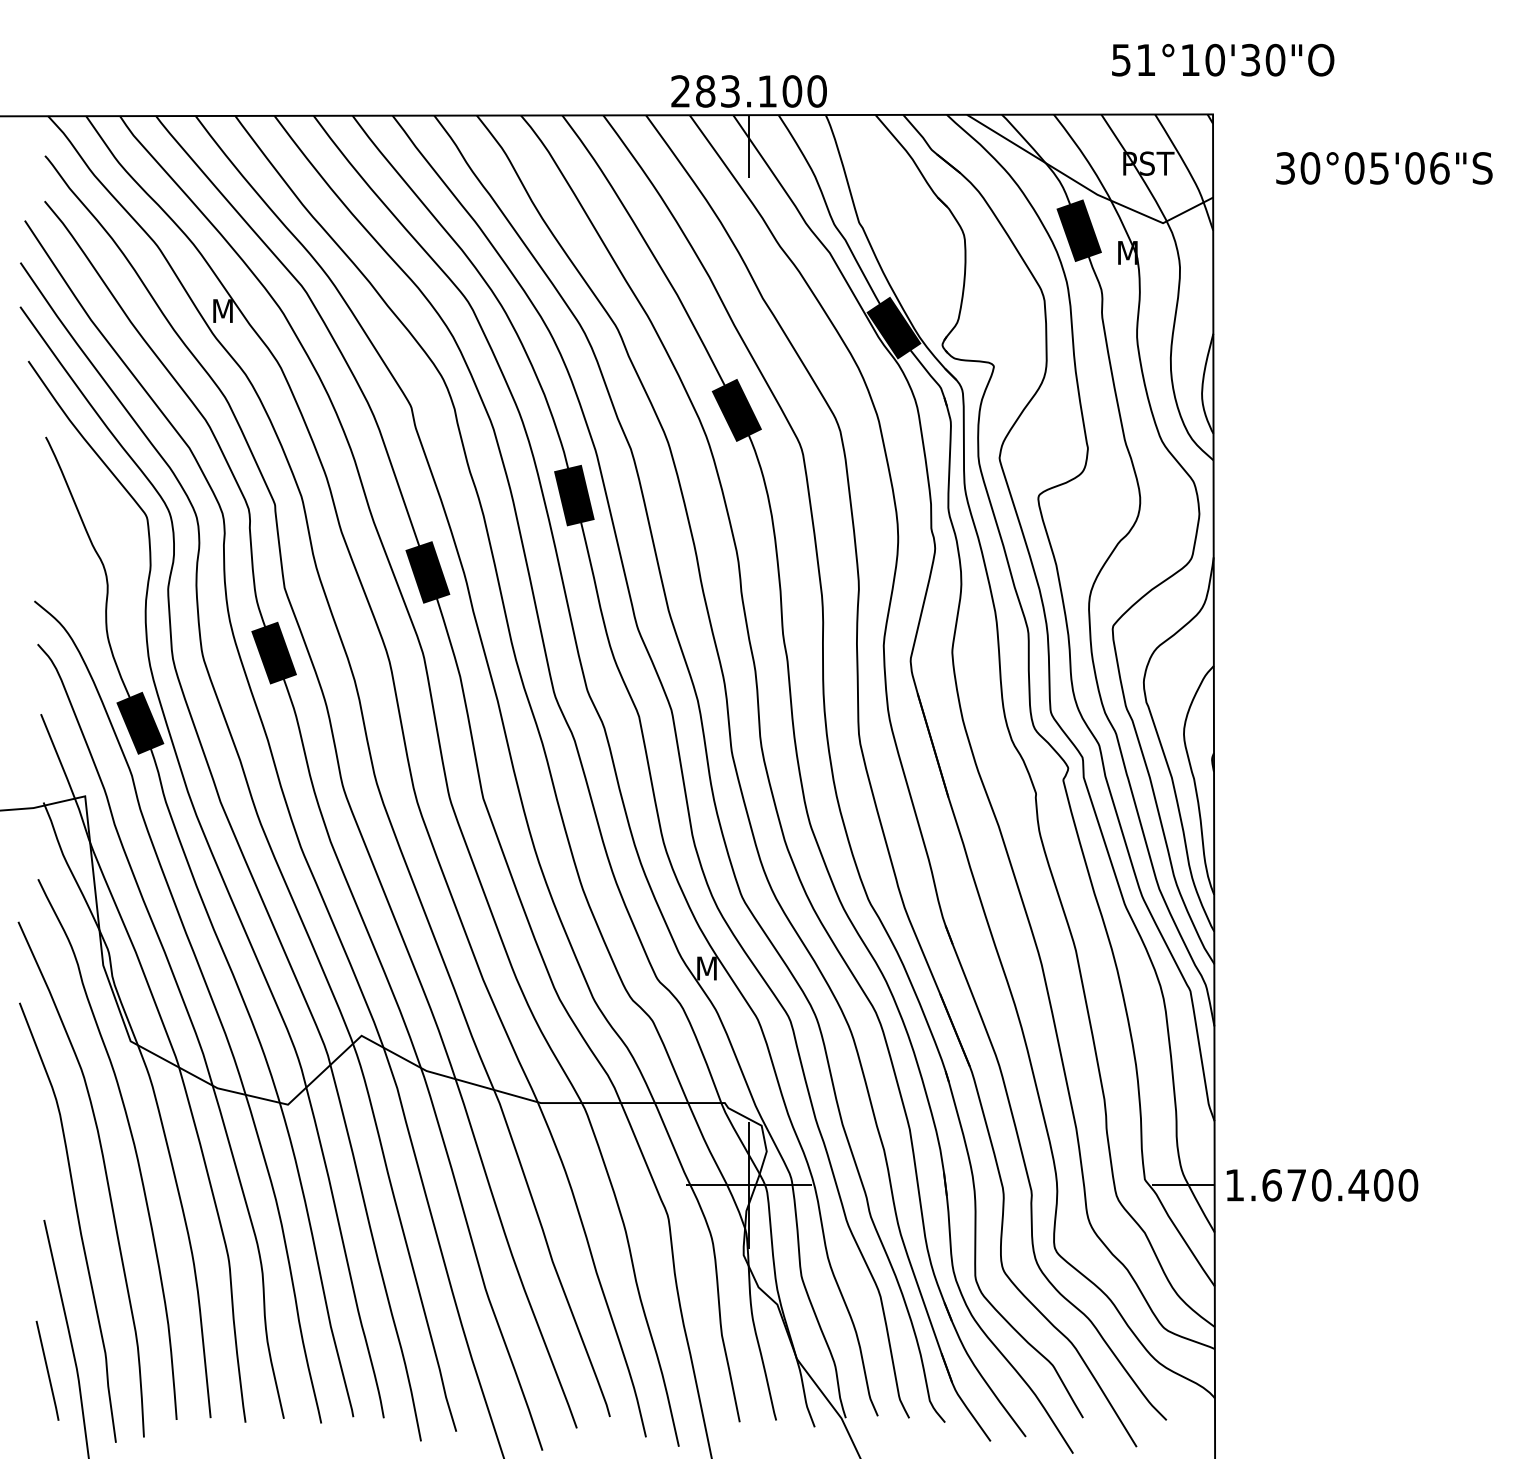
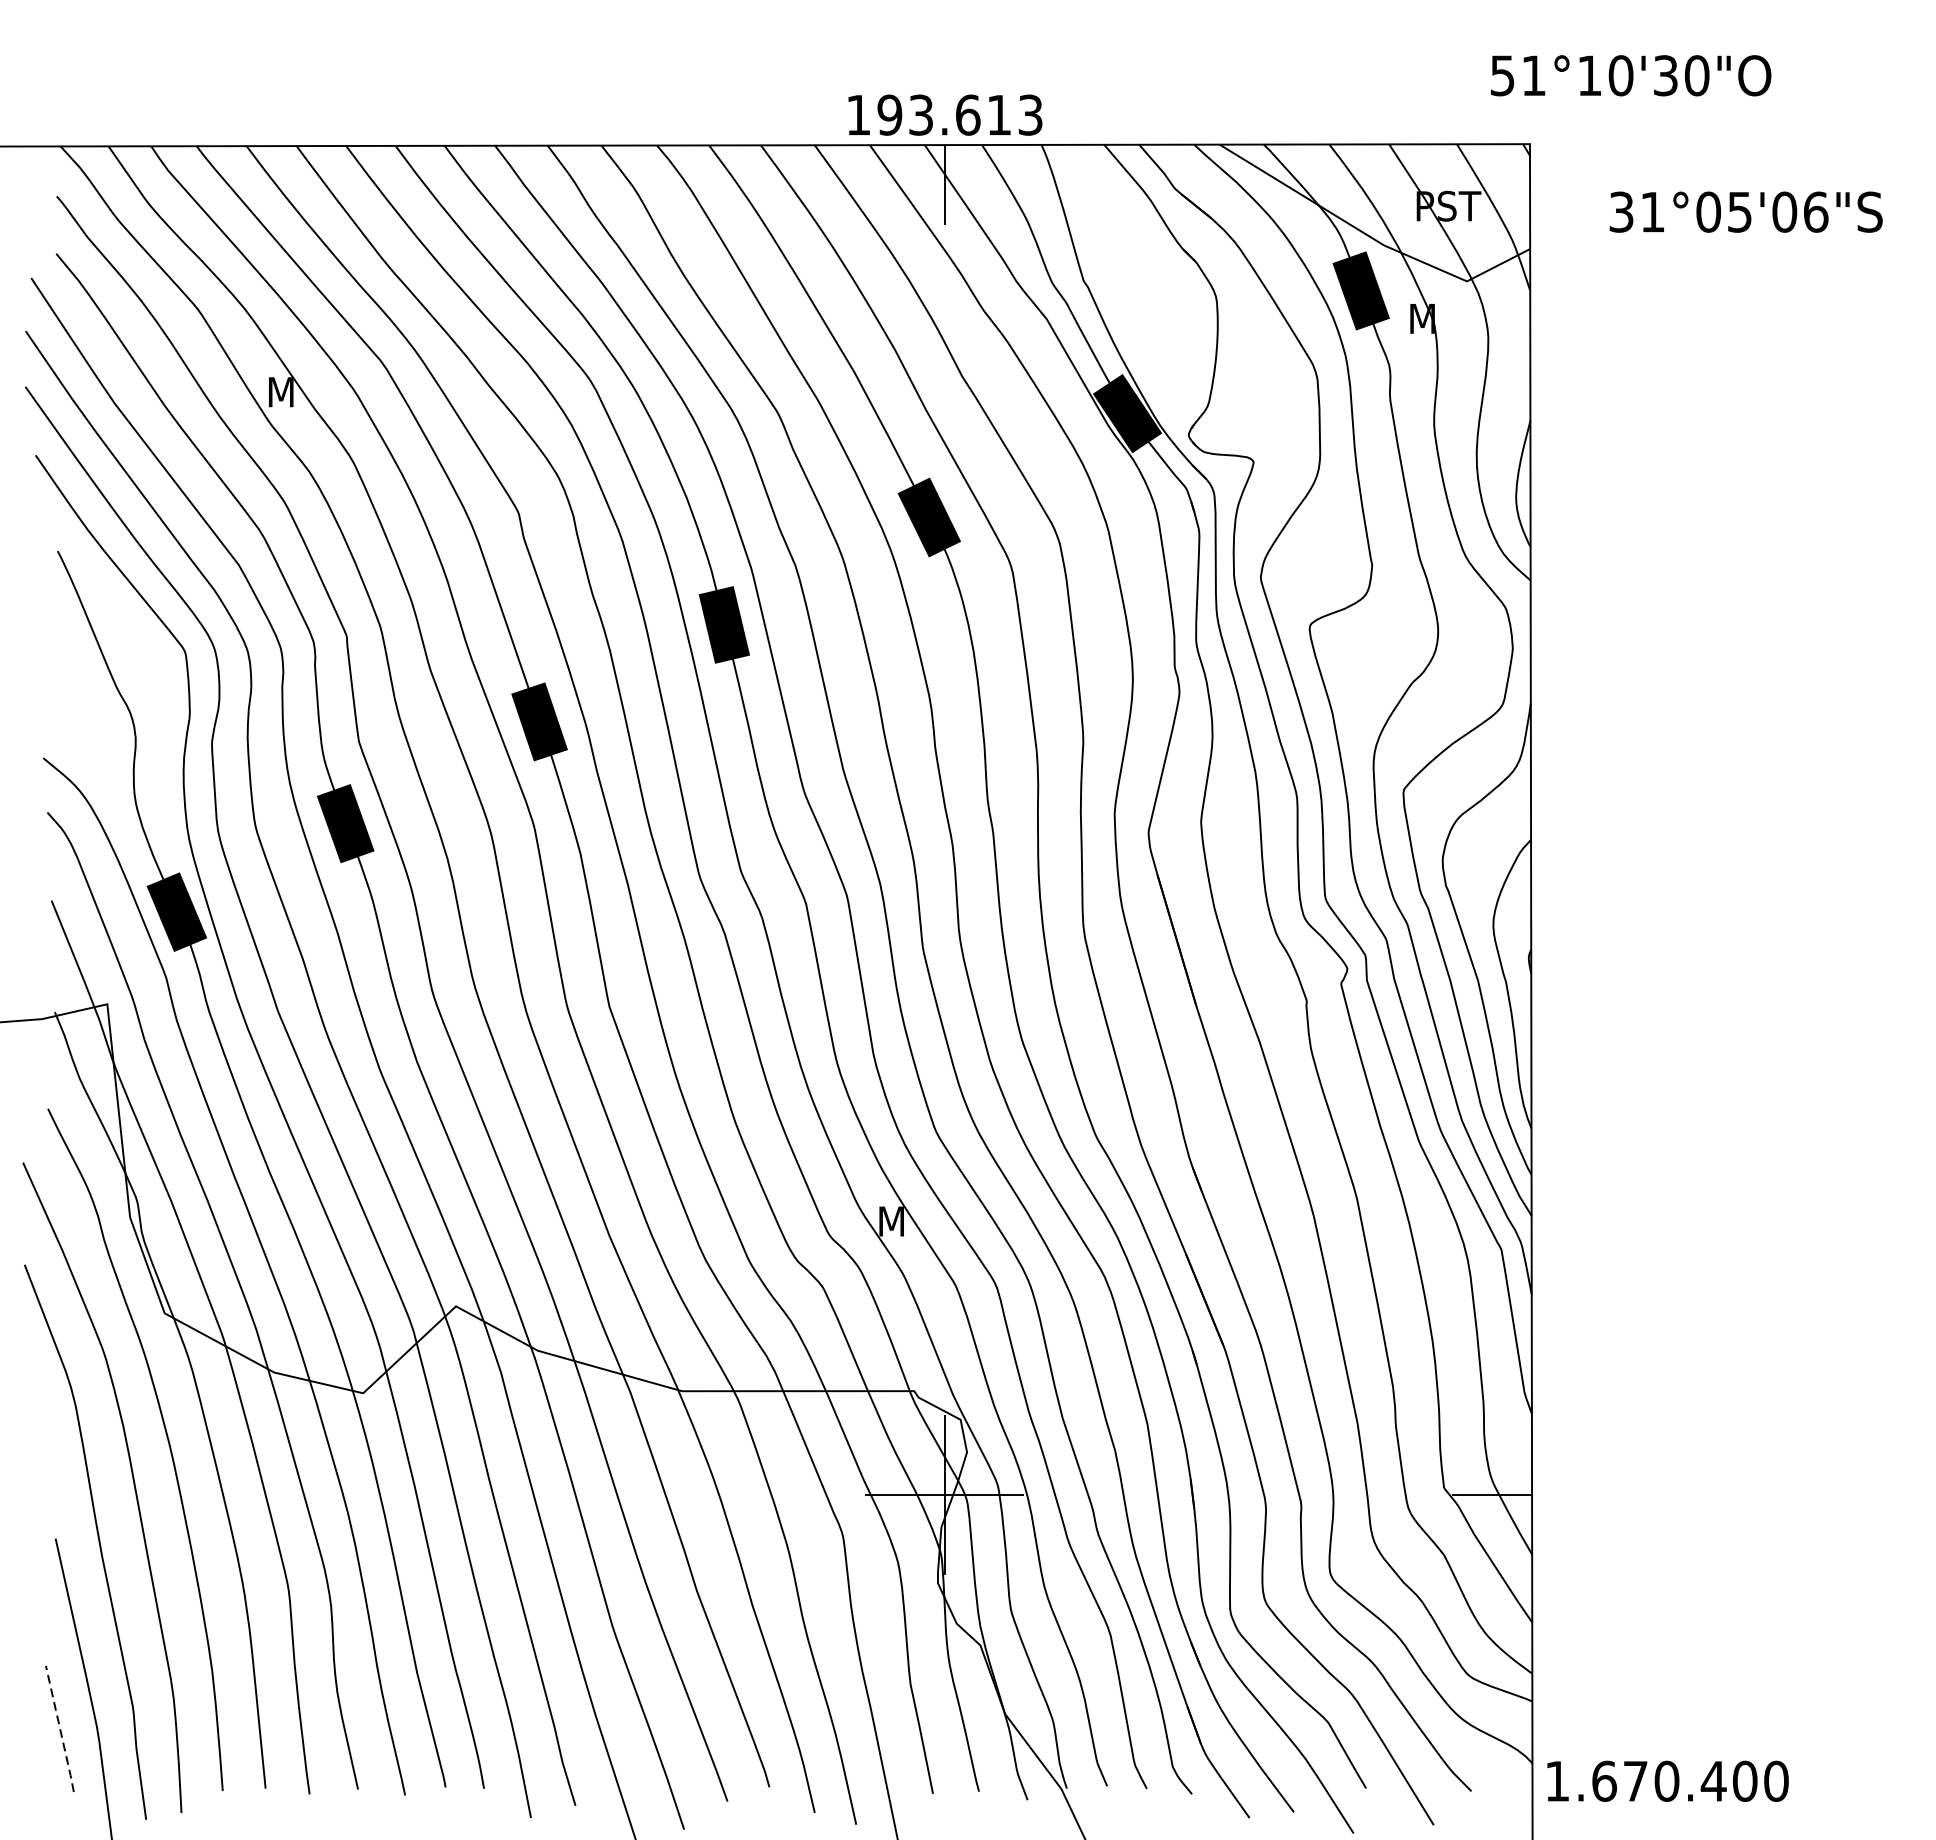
text: (1223, 59) -> (1631, 74), moved
text: (748, 91) -> (944, 115), 283.100 -> 193.613
text: (1310, 168) -> (1652, 212), 30°05'06"S -> 31°05'06"S
text: (1322, 1185) -> (1668, 1781), moved
line: (47, 1371) -> (59, 1729), solid -> dashed

